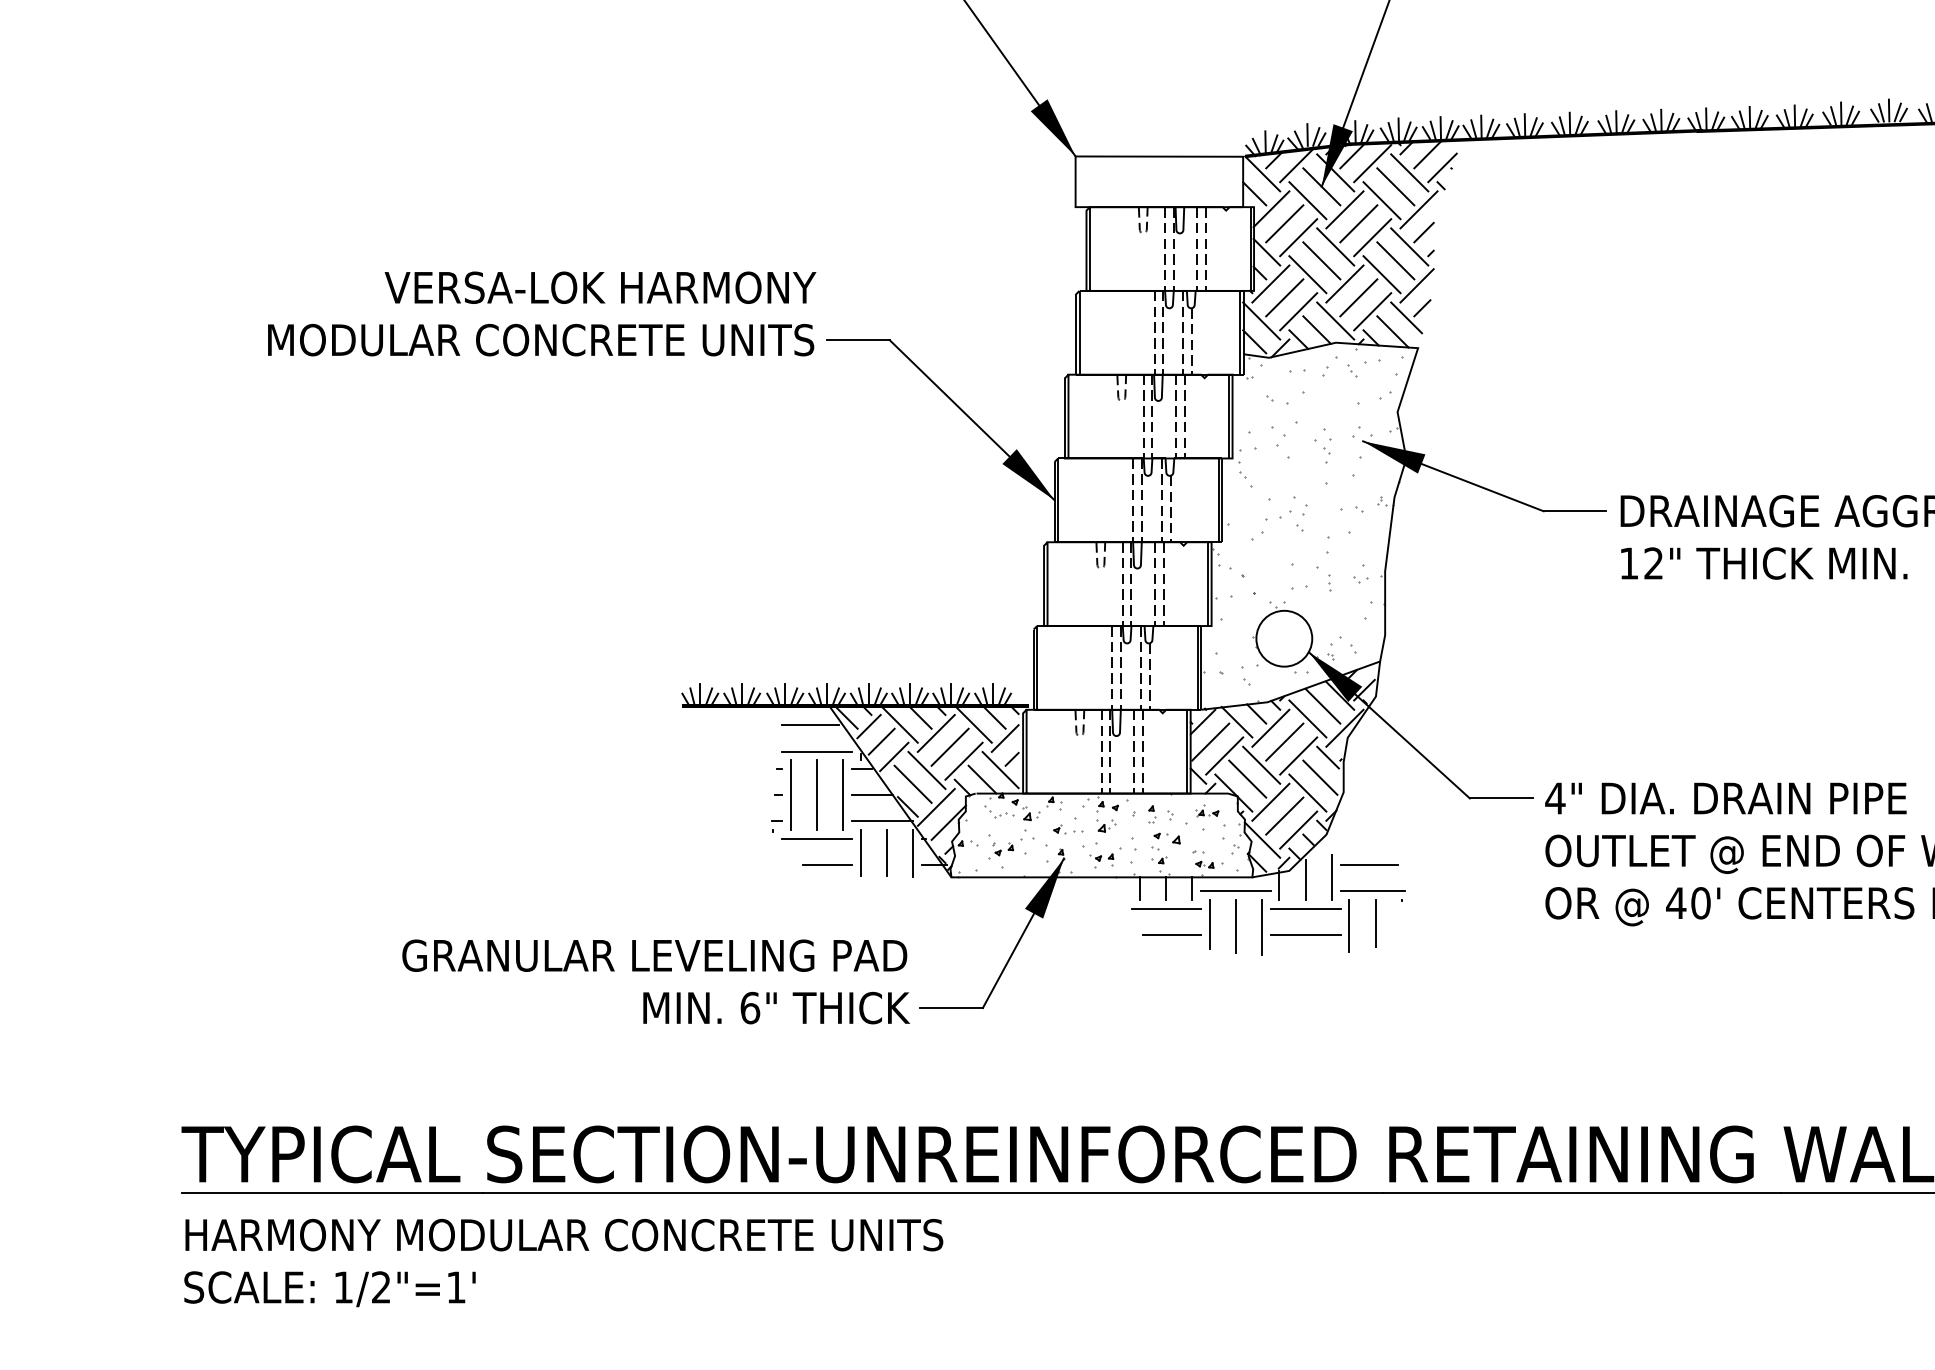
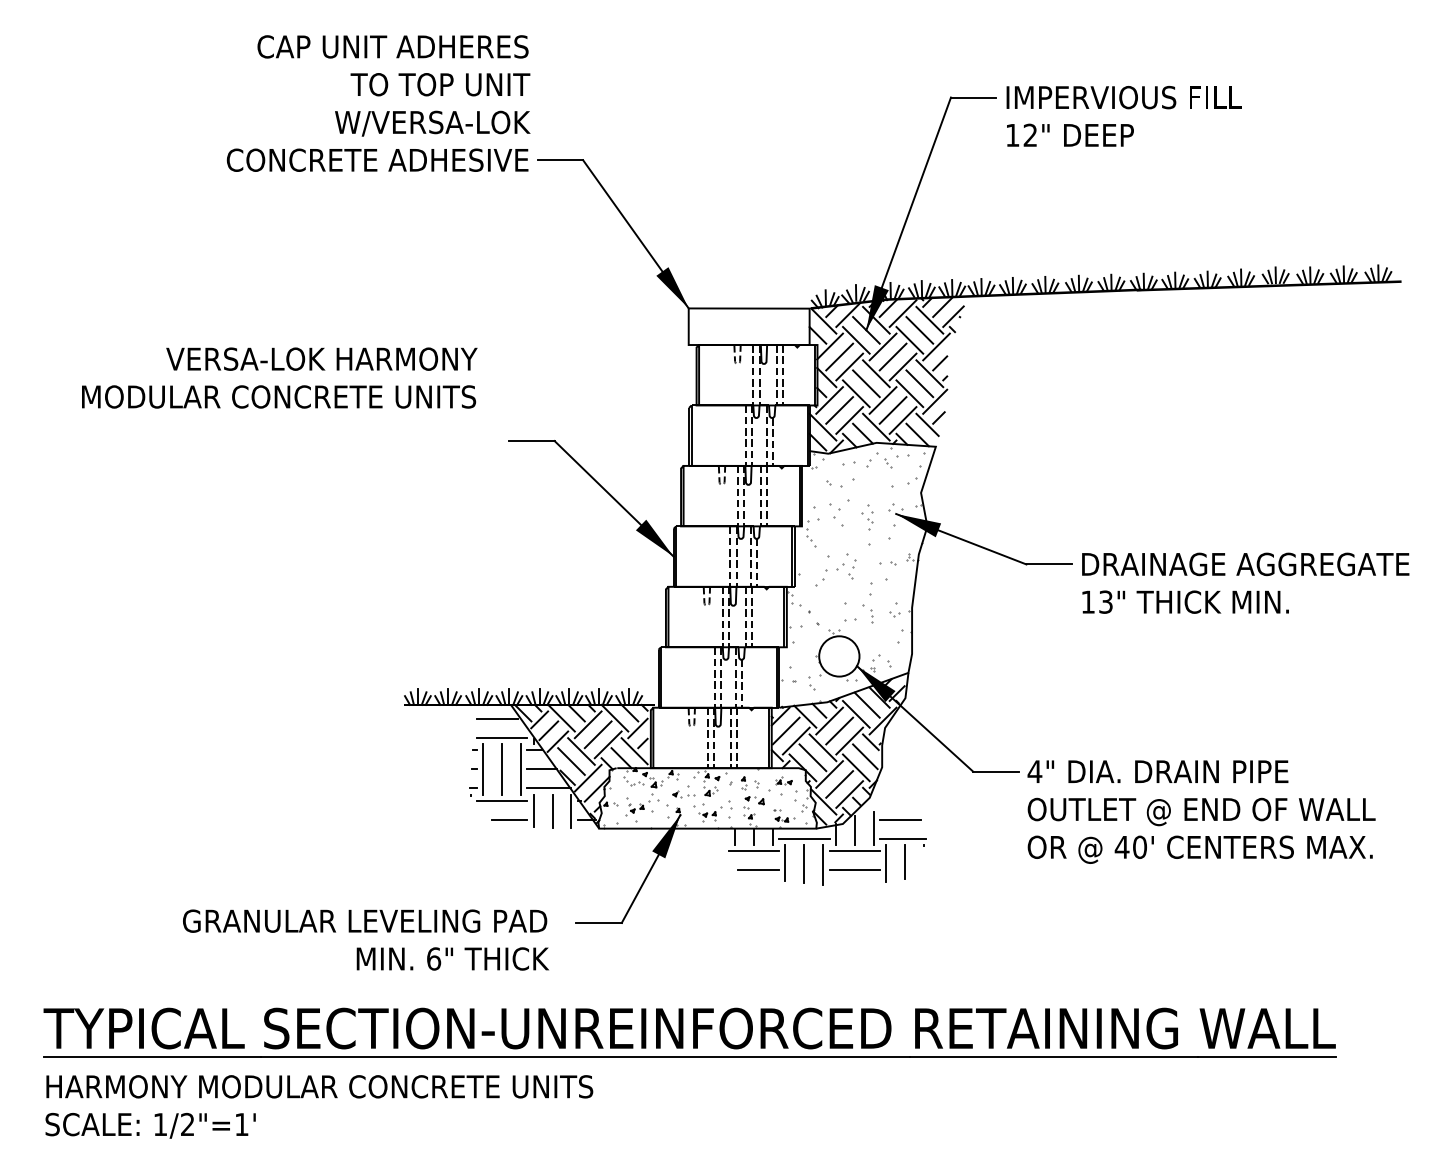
text: (541, 313) -> (279, 377), moved
text: (1653, 562) -> (1105, 601), 12" -> 13"
text: (656, 981) -> (366, 939), moved

